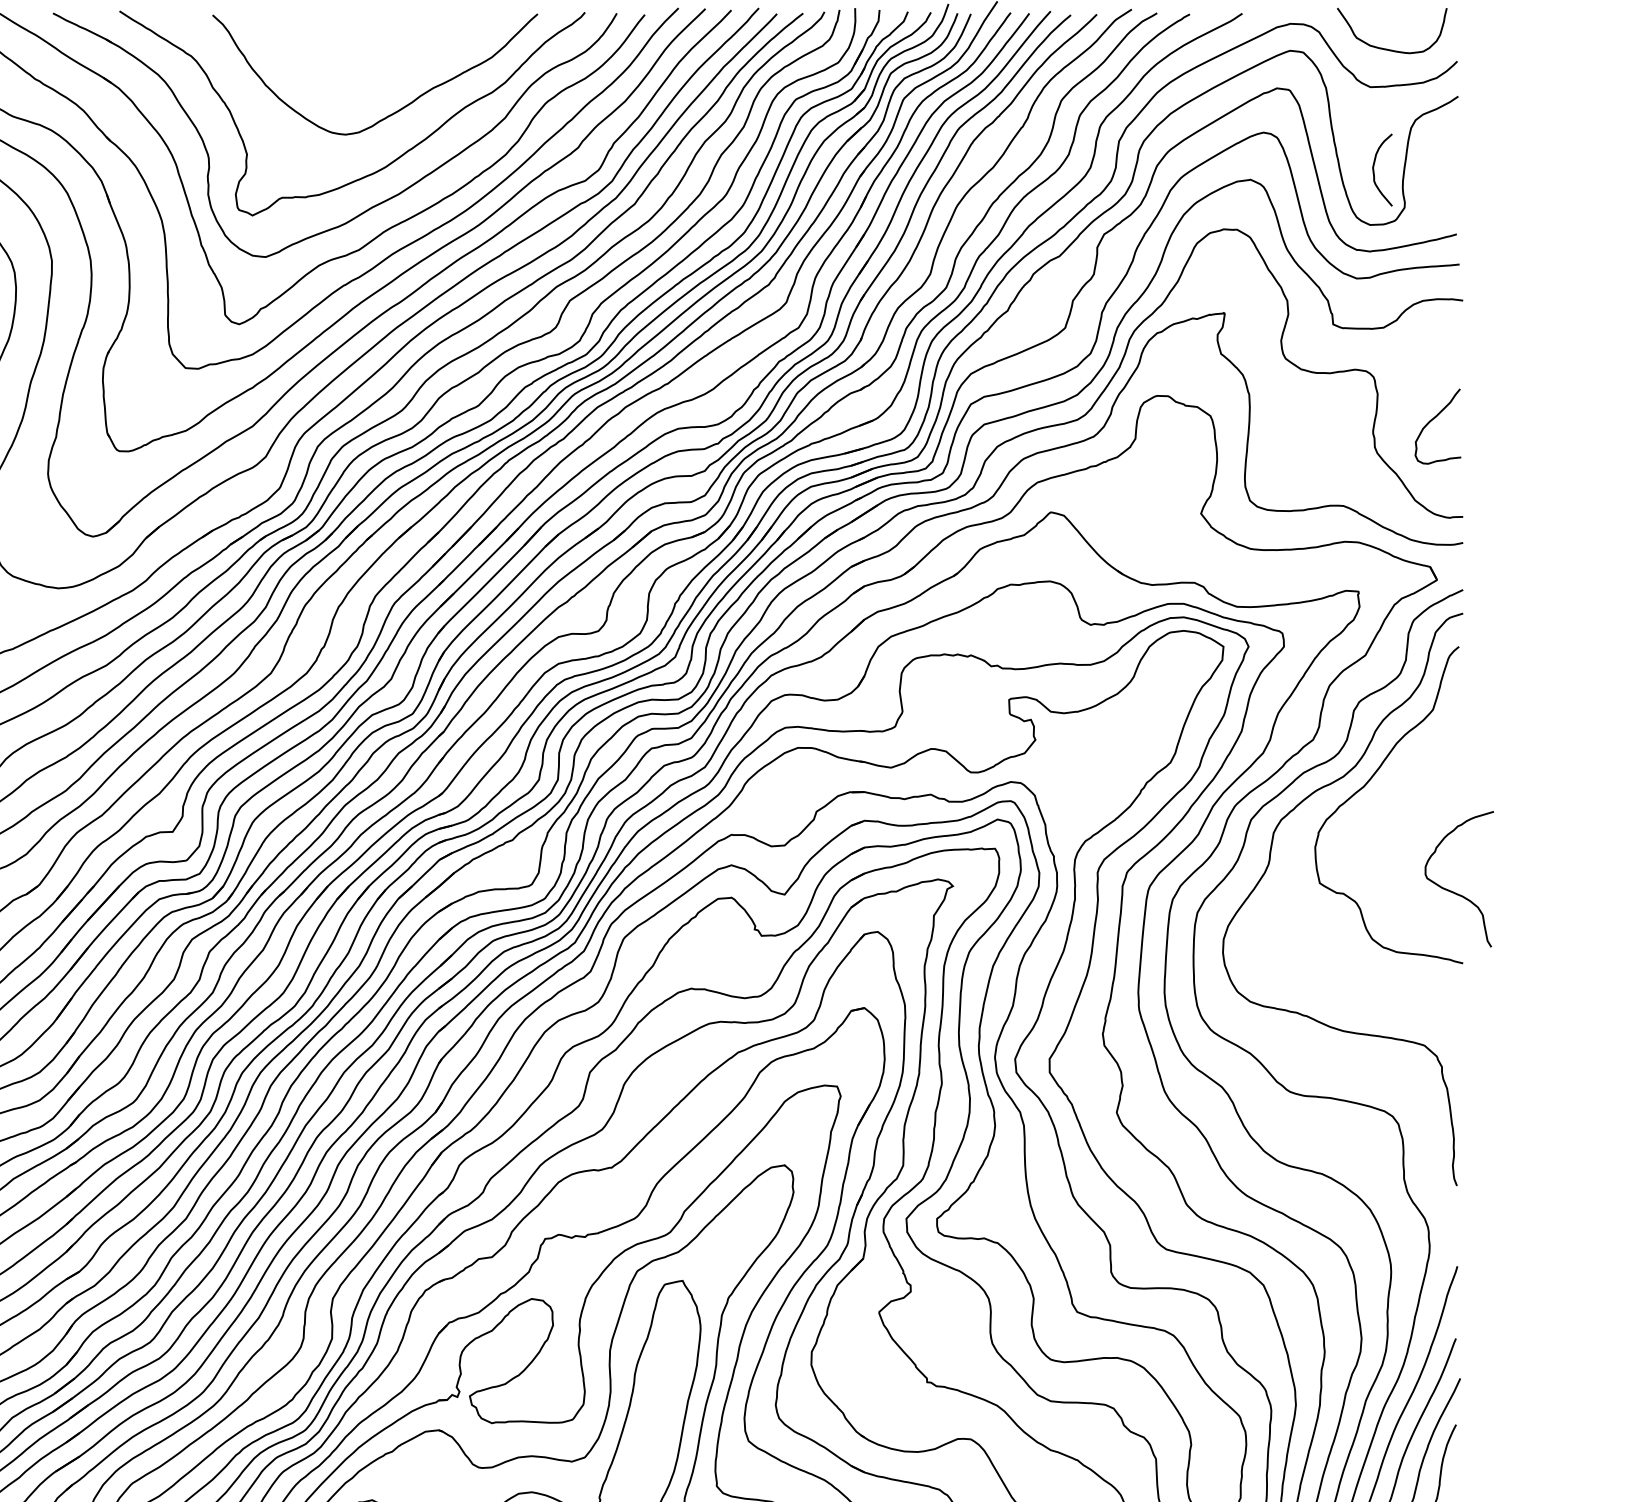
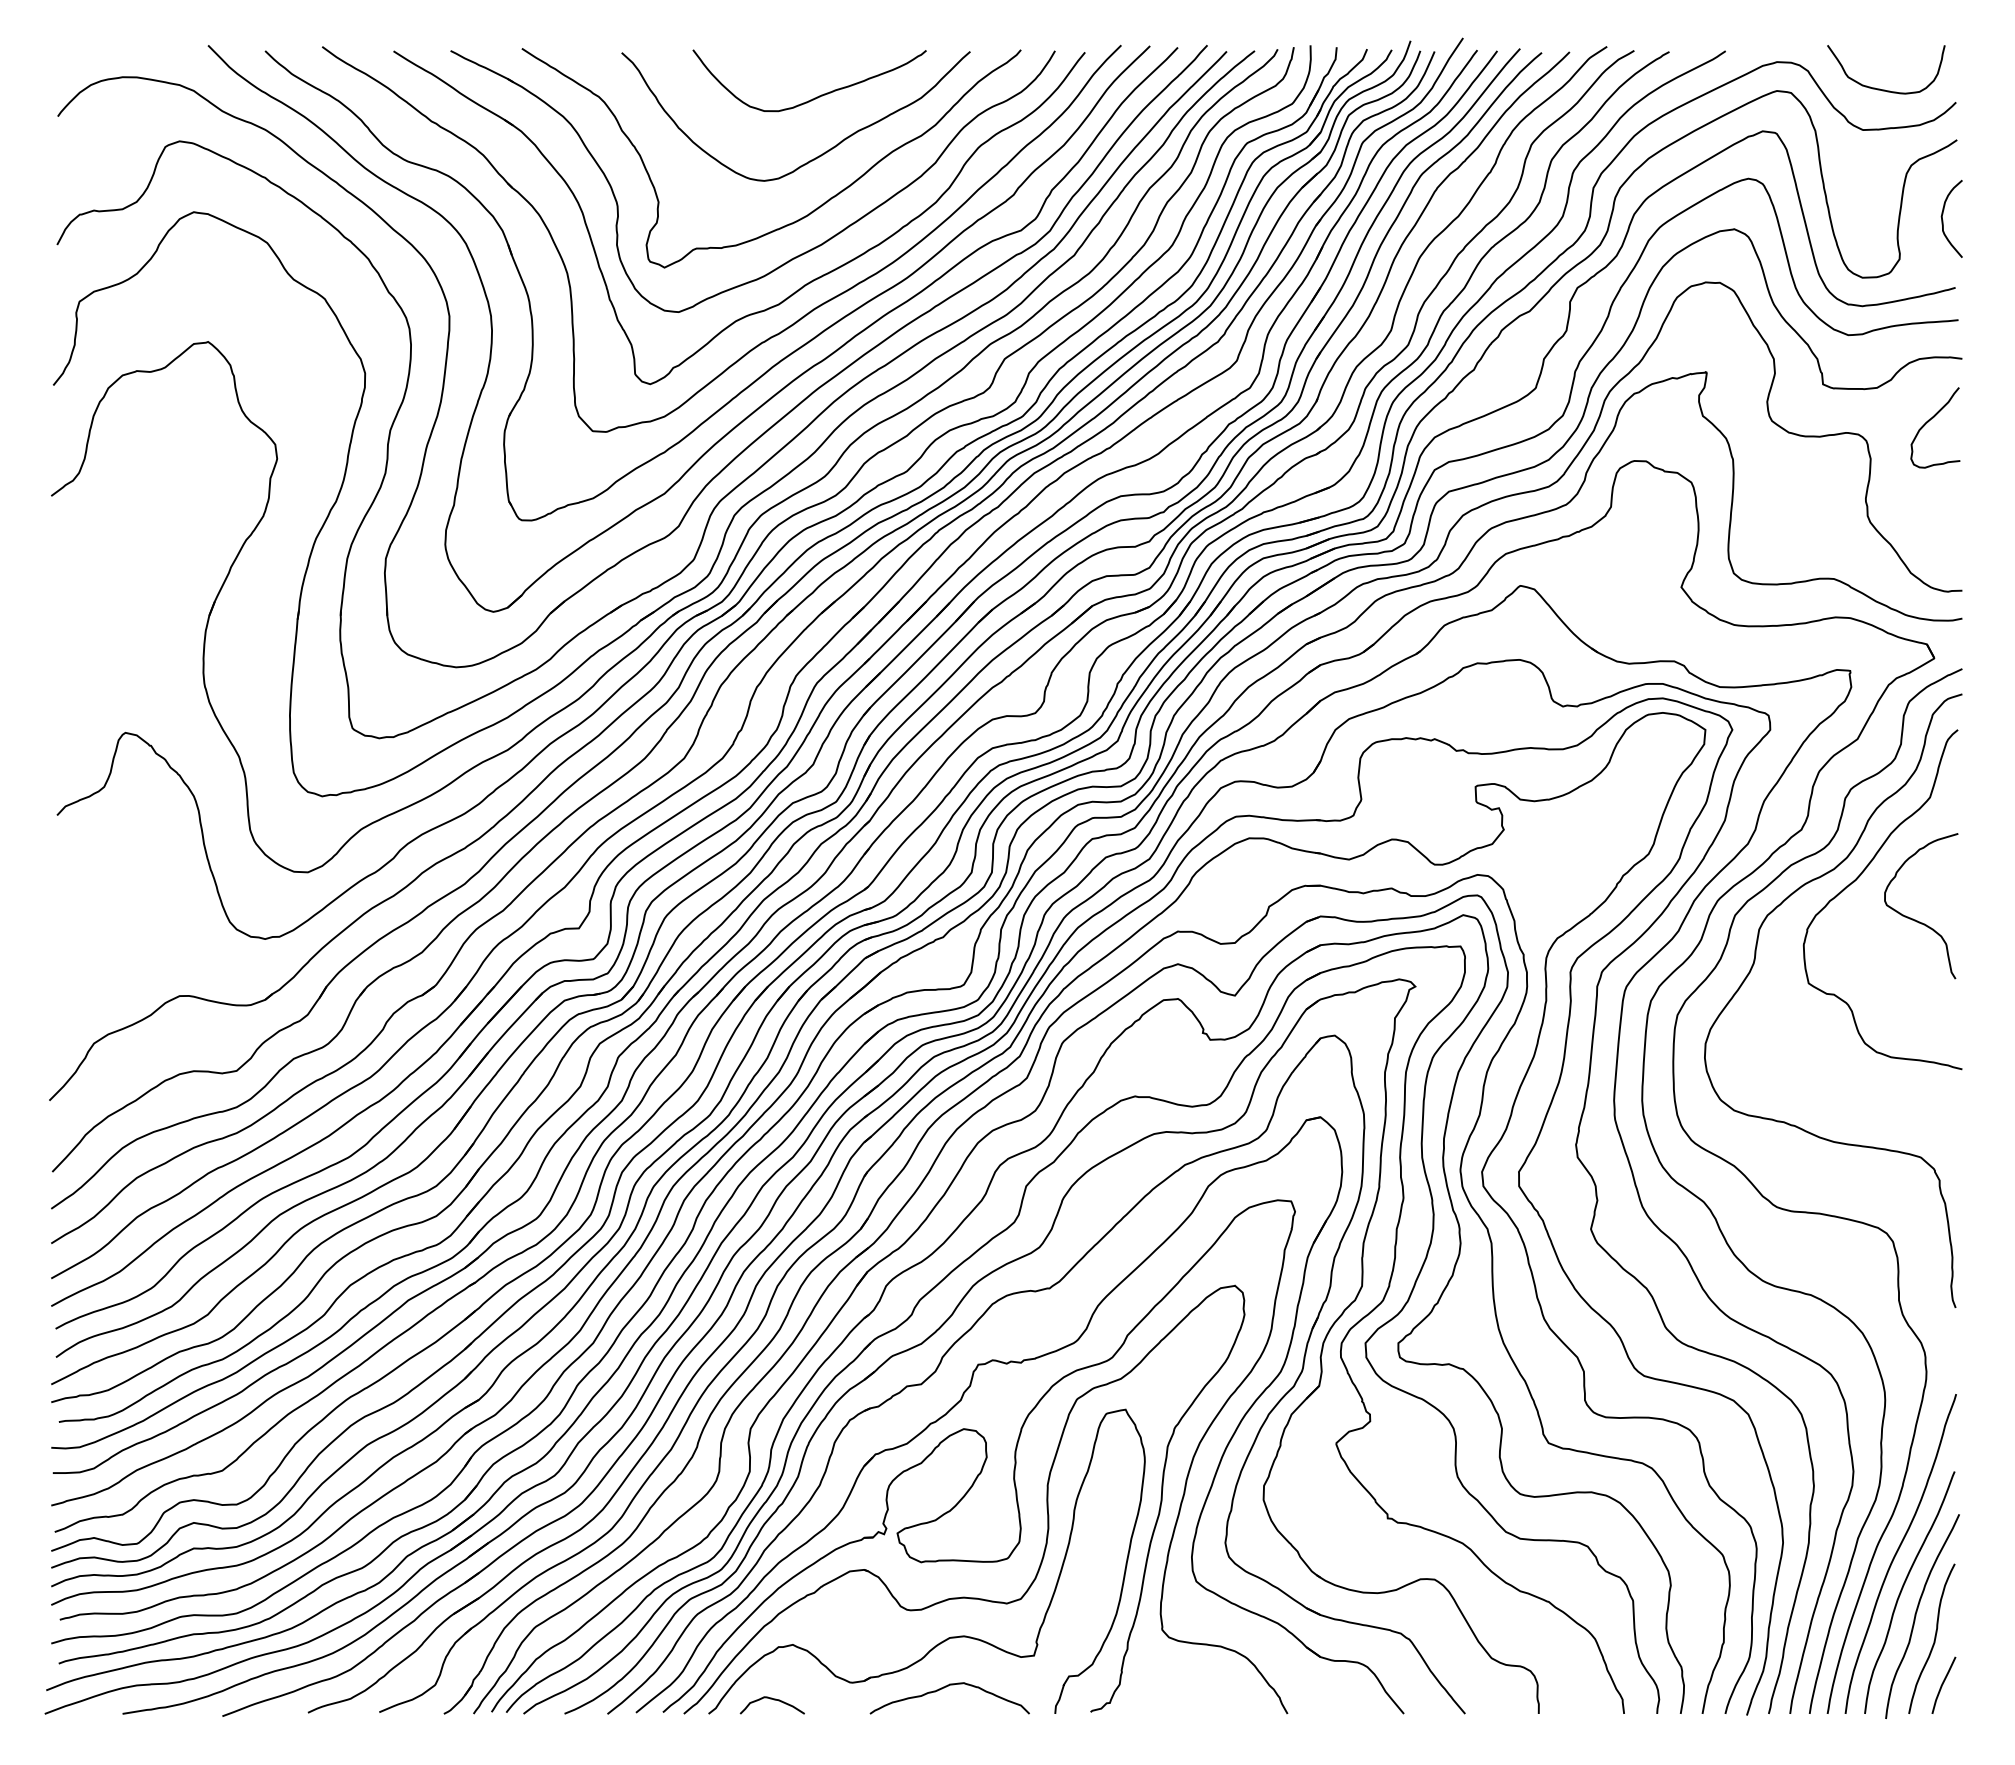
curve: (392, 56) -> (814, 97), added
curve: (1374, 171) -> (1943, 220), moved
curve: (1432, 420) -> (1929, 421), moved
curve: (1453, 891) -> (1915, 919), moved

